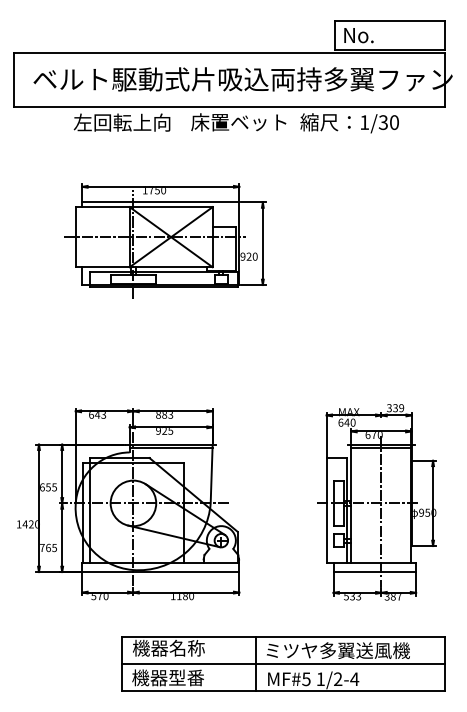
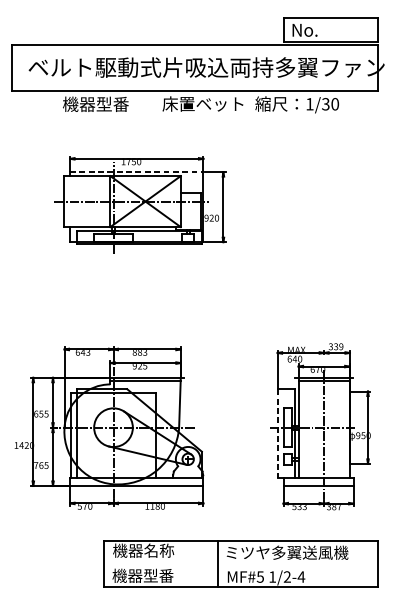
text: (121, 122) -> (103, 104), 左回転上向 -> 機器型番
line: (160, 202) -> (136, 172), solid -> dashed
line: (326, 511) -> (277, 434), solid -> dashed
line: (282, 663) -> (240, 563), removed

